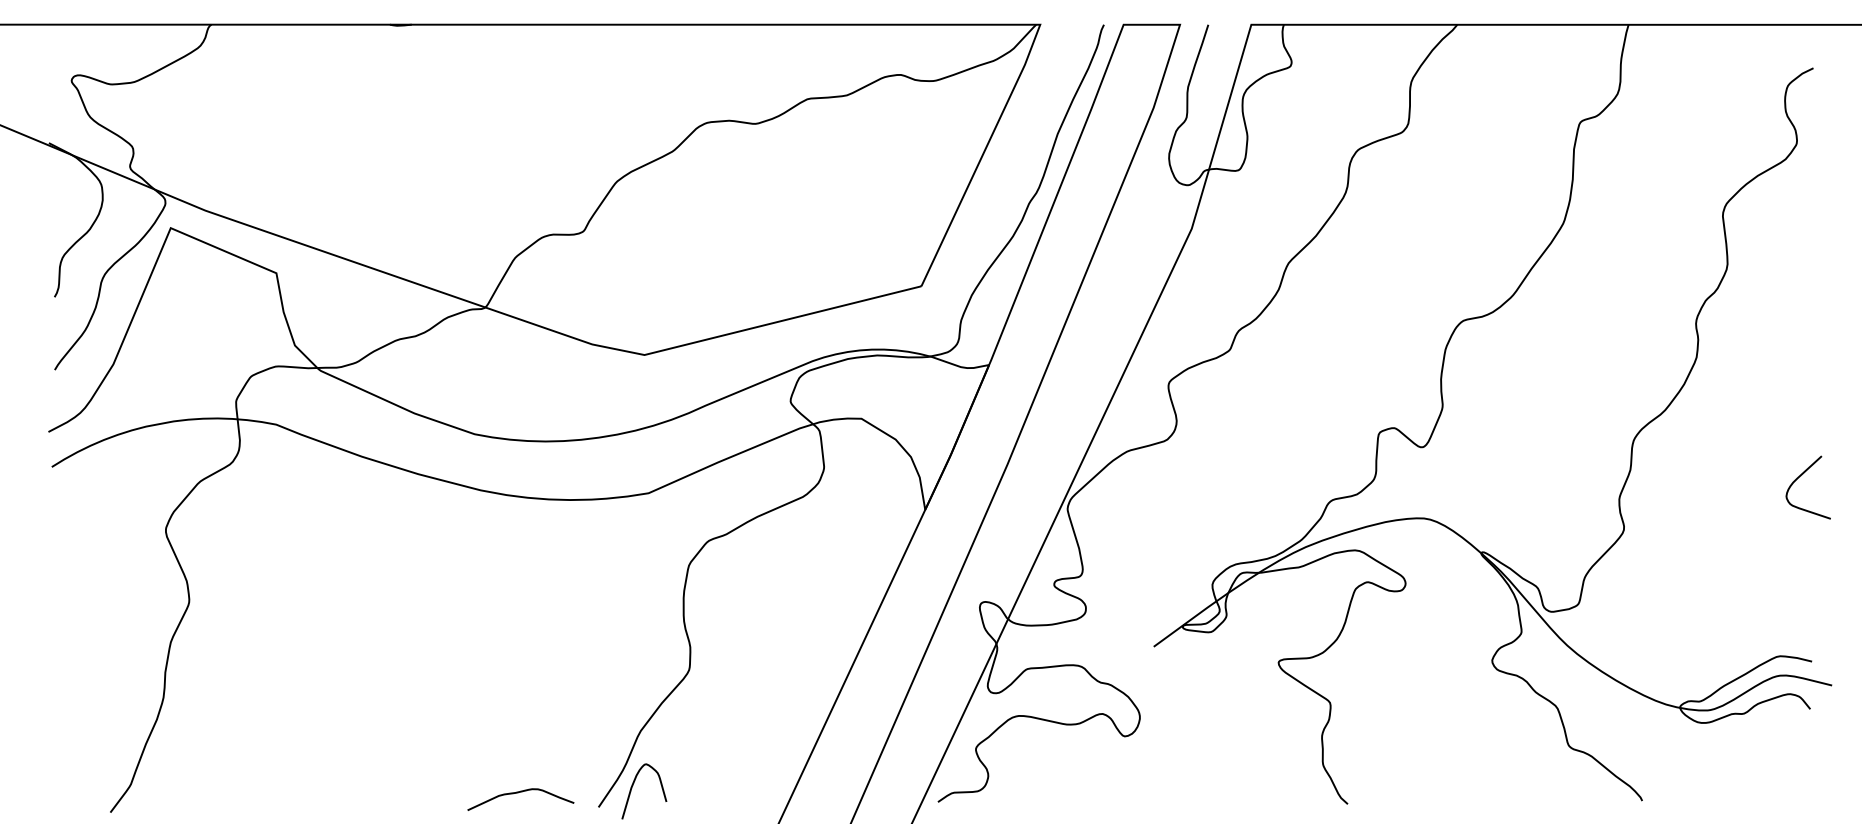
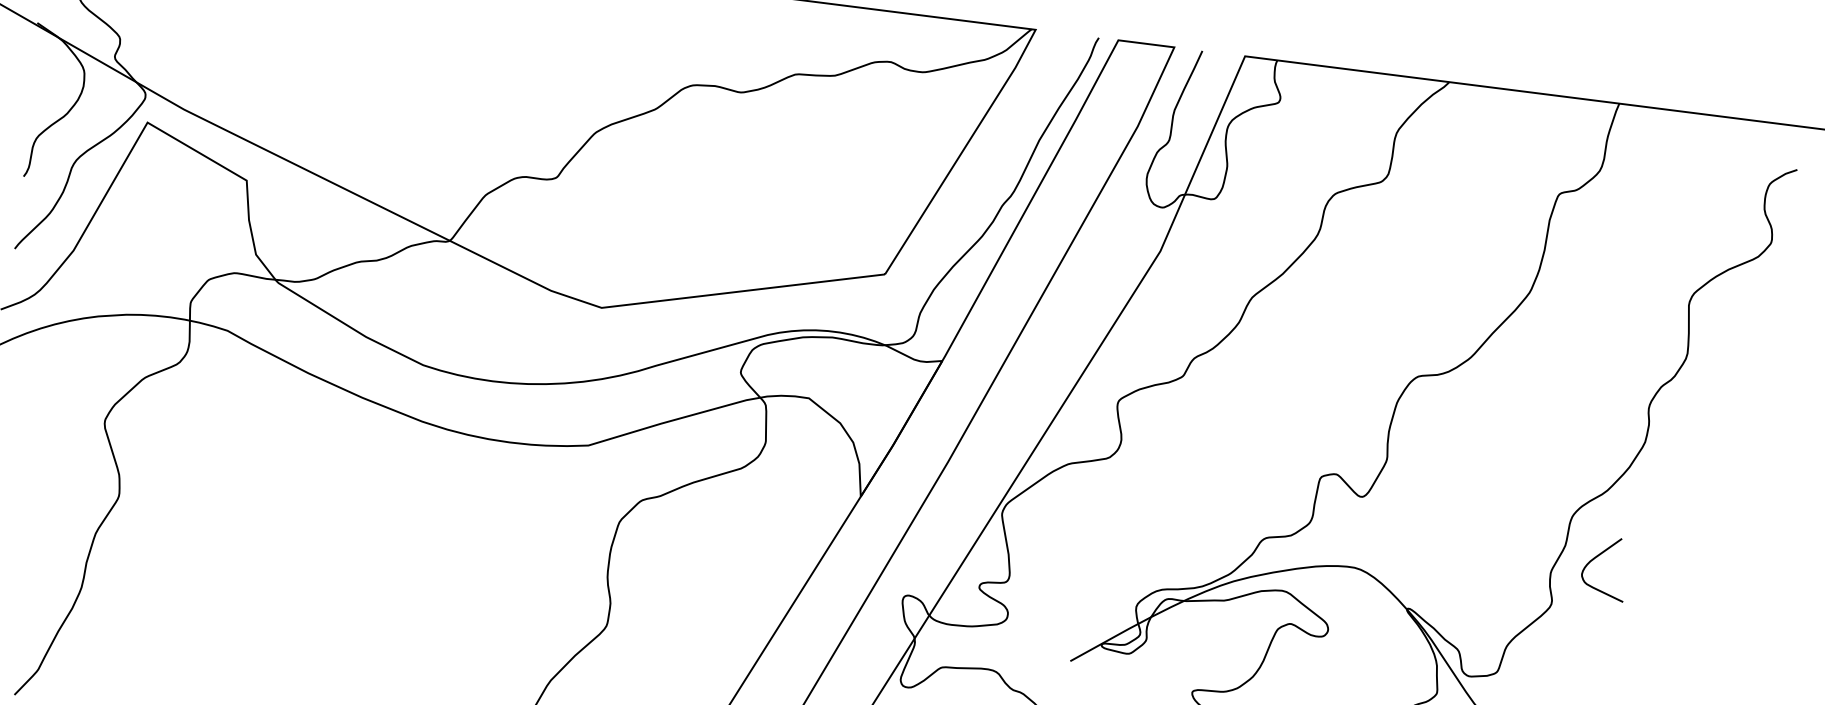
curve: (1798, 478) -> (1596, 557), moved

